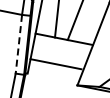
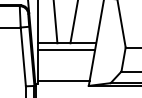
line: (19, 43) -> (23, 56), dashed -> solid
line: (62, 45) -> (66, 49), added
line: (55, 64) -> (63, 81), moved

